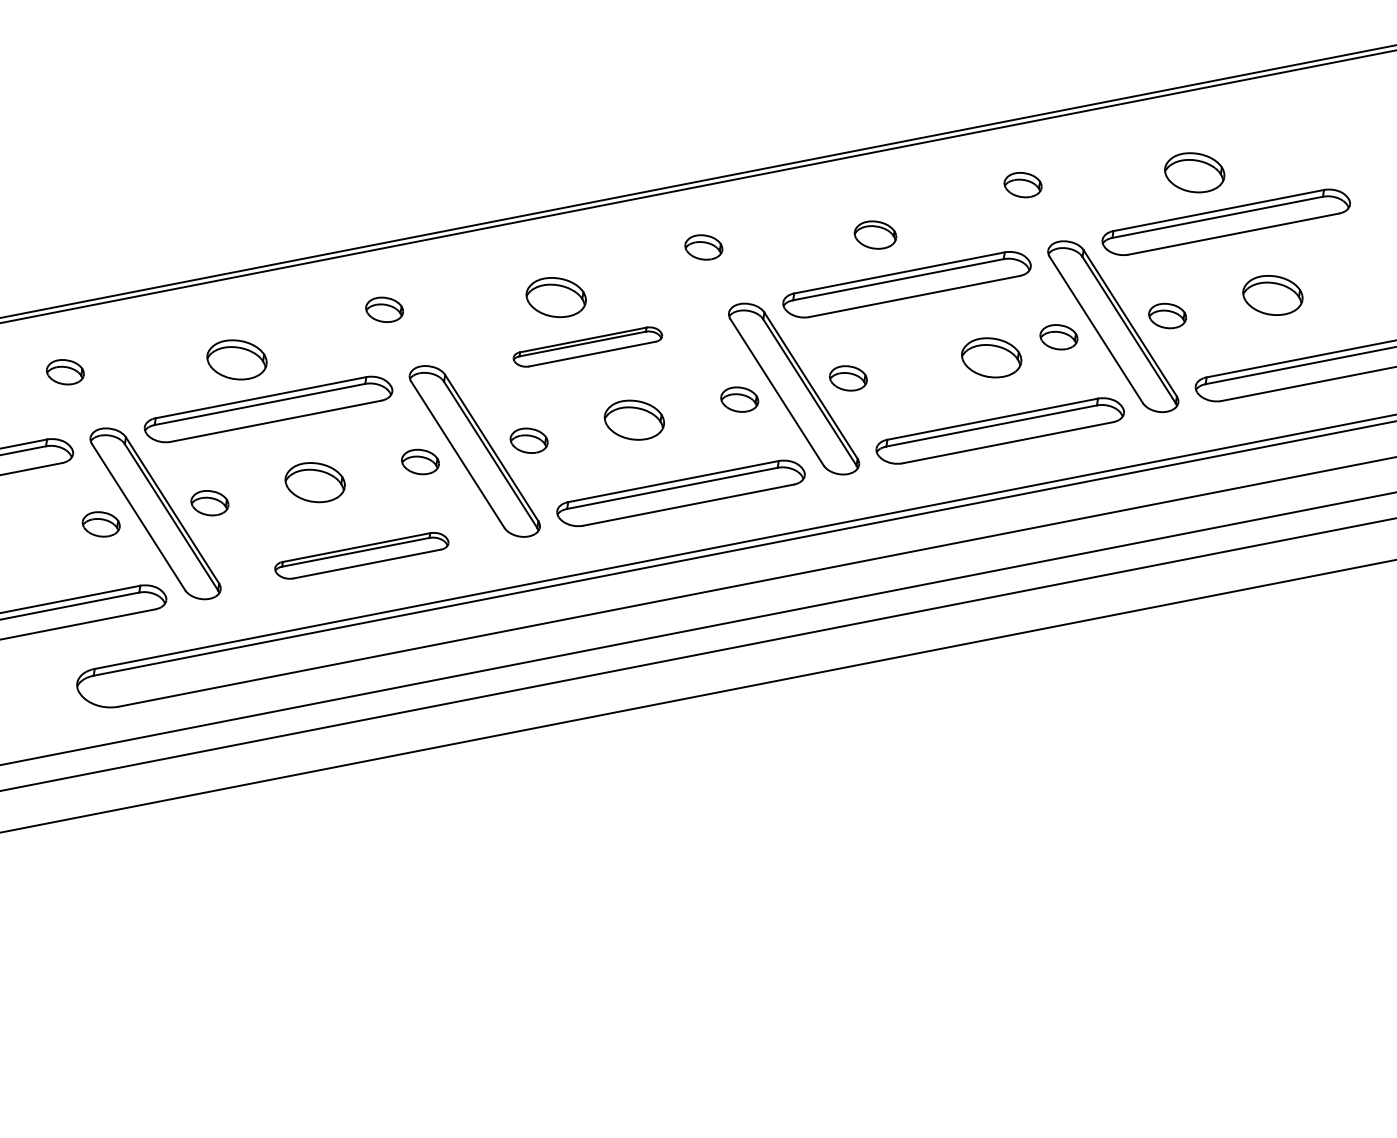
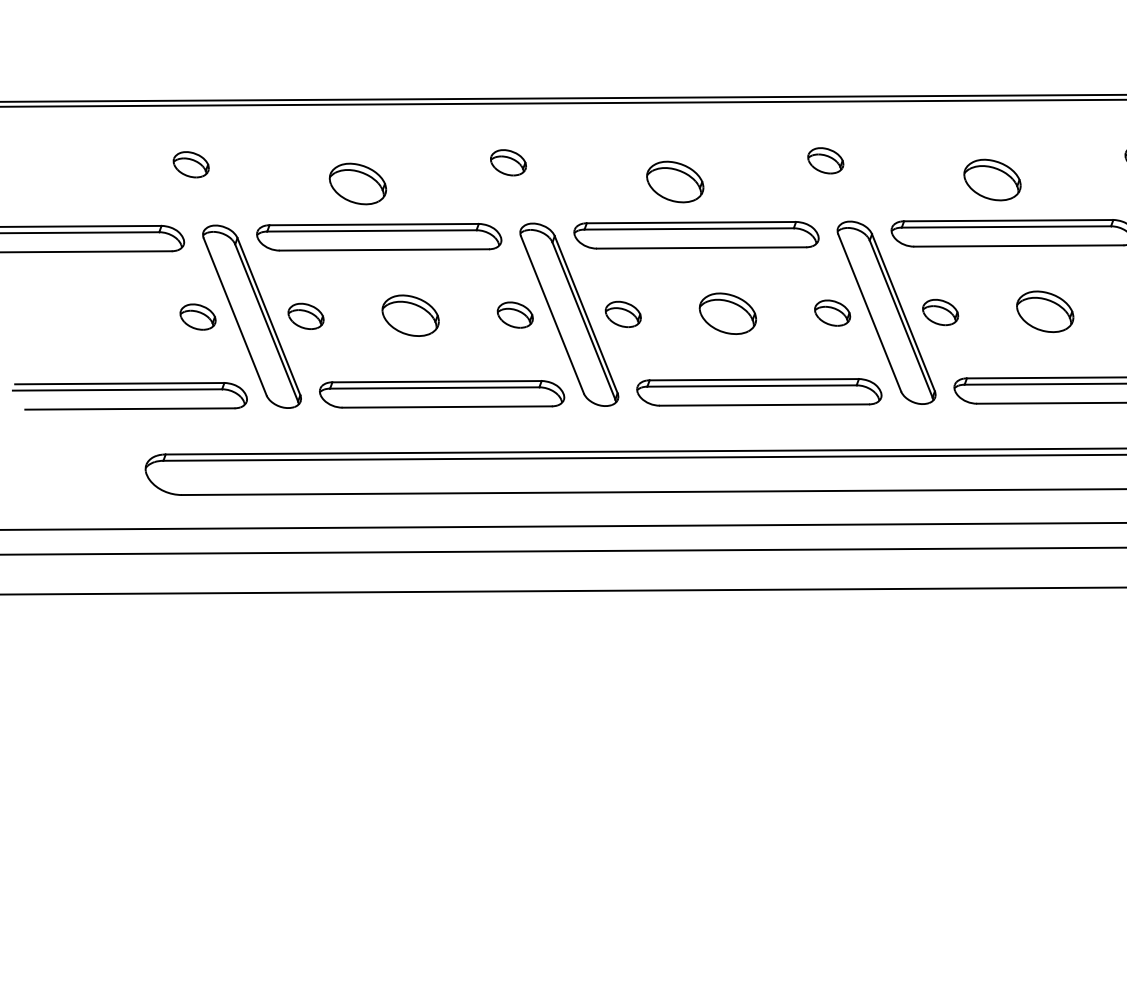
part: (875, 234) -> (992, 179), size x1.43
part: (587, 346) -> (696, 234), size x1.67
part: (991, 357) -> (1045, 311), moved
part: (361, 555) -> (441, 394), size x1.43

